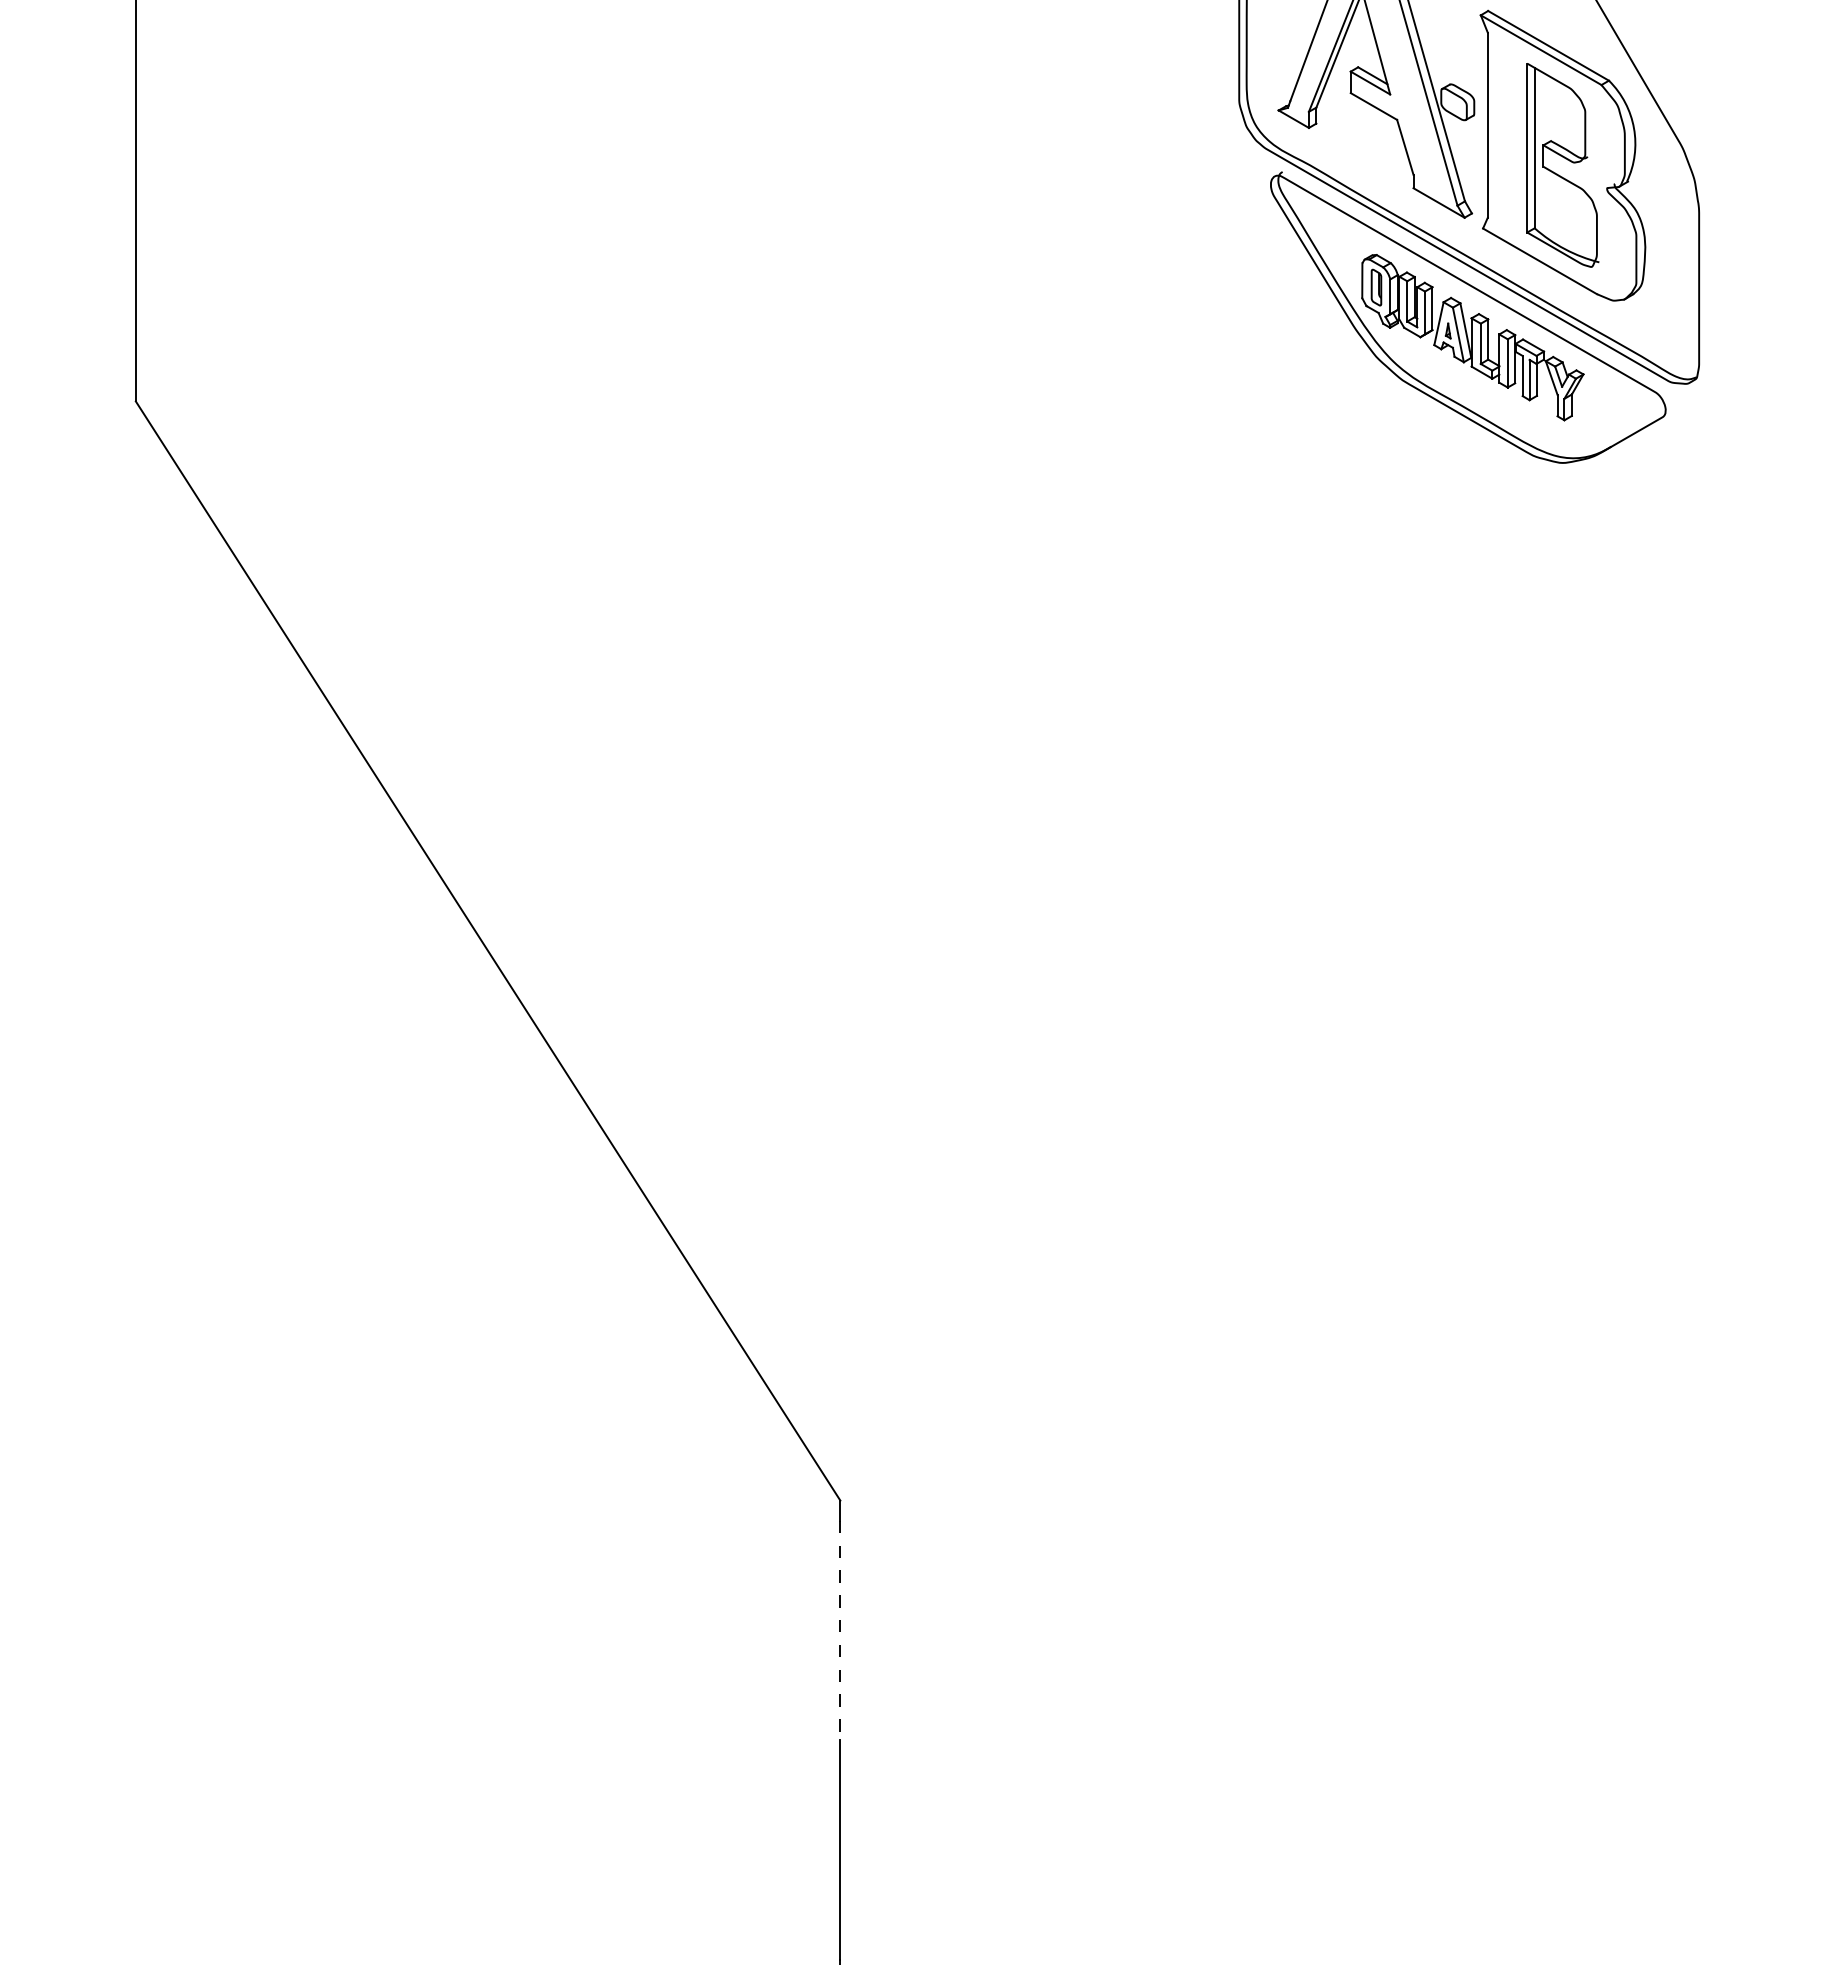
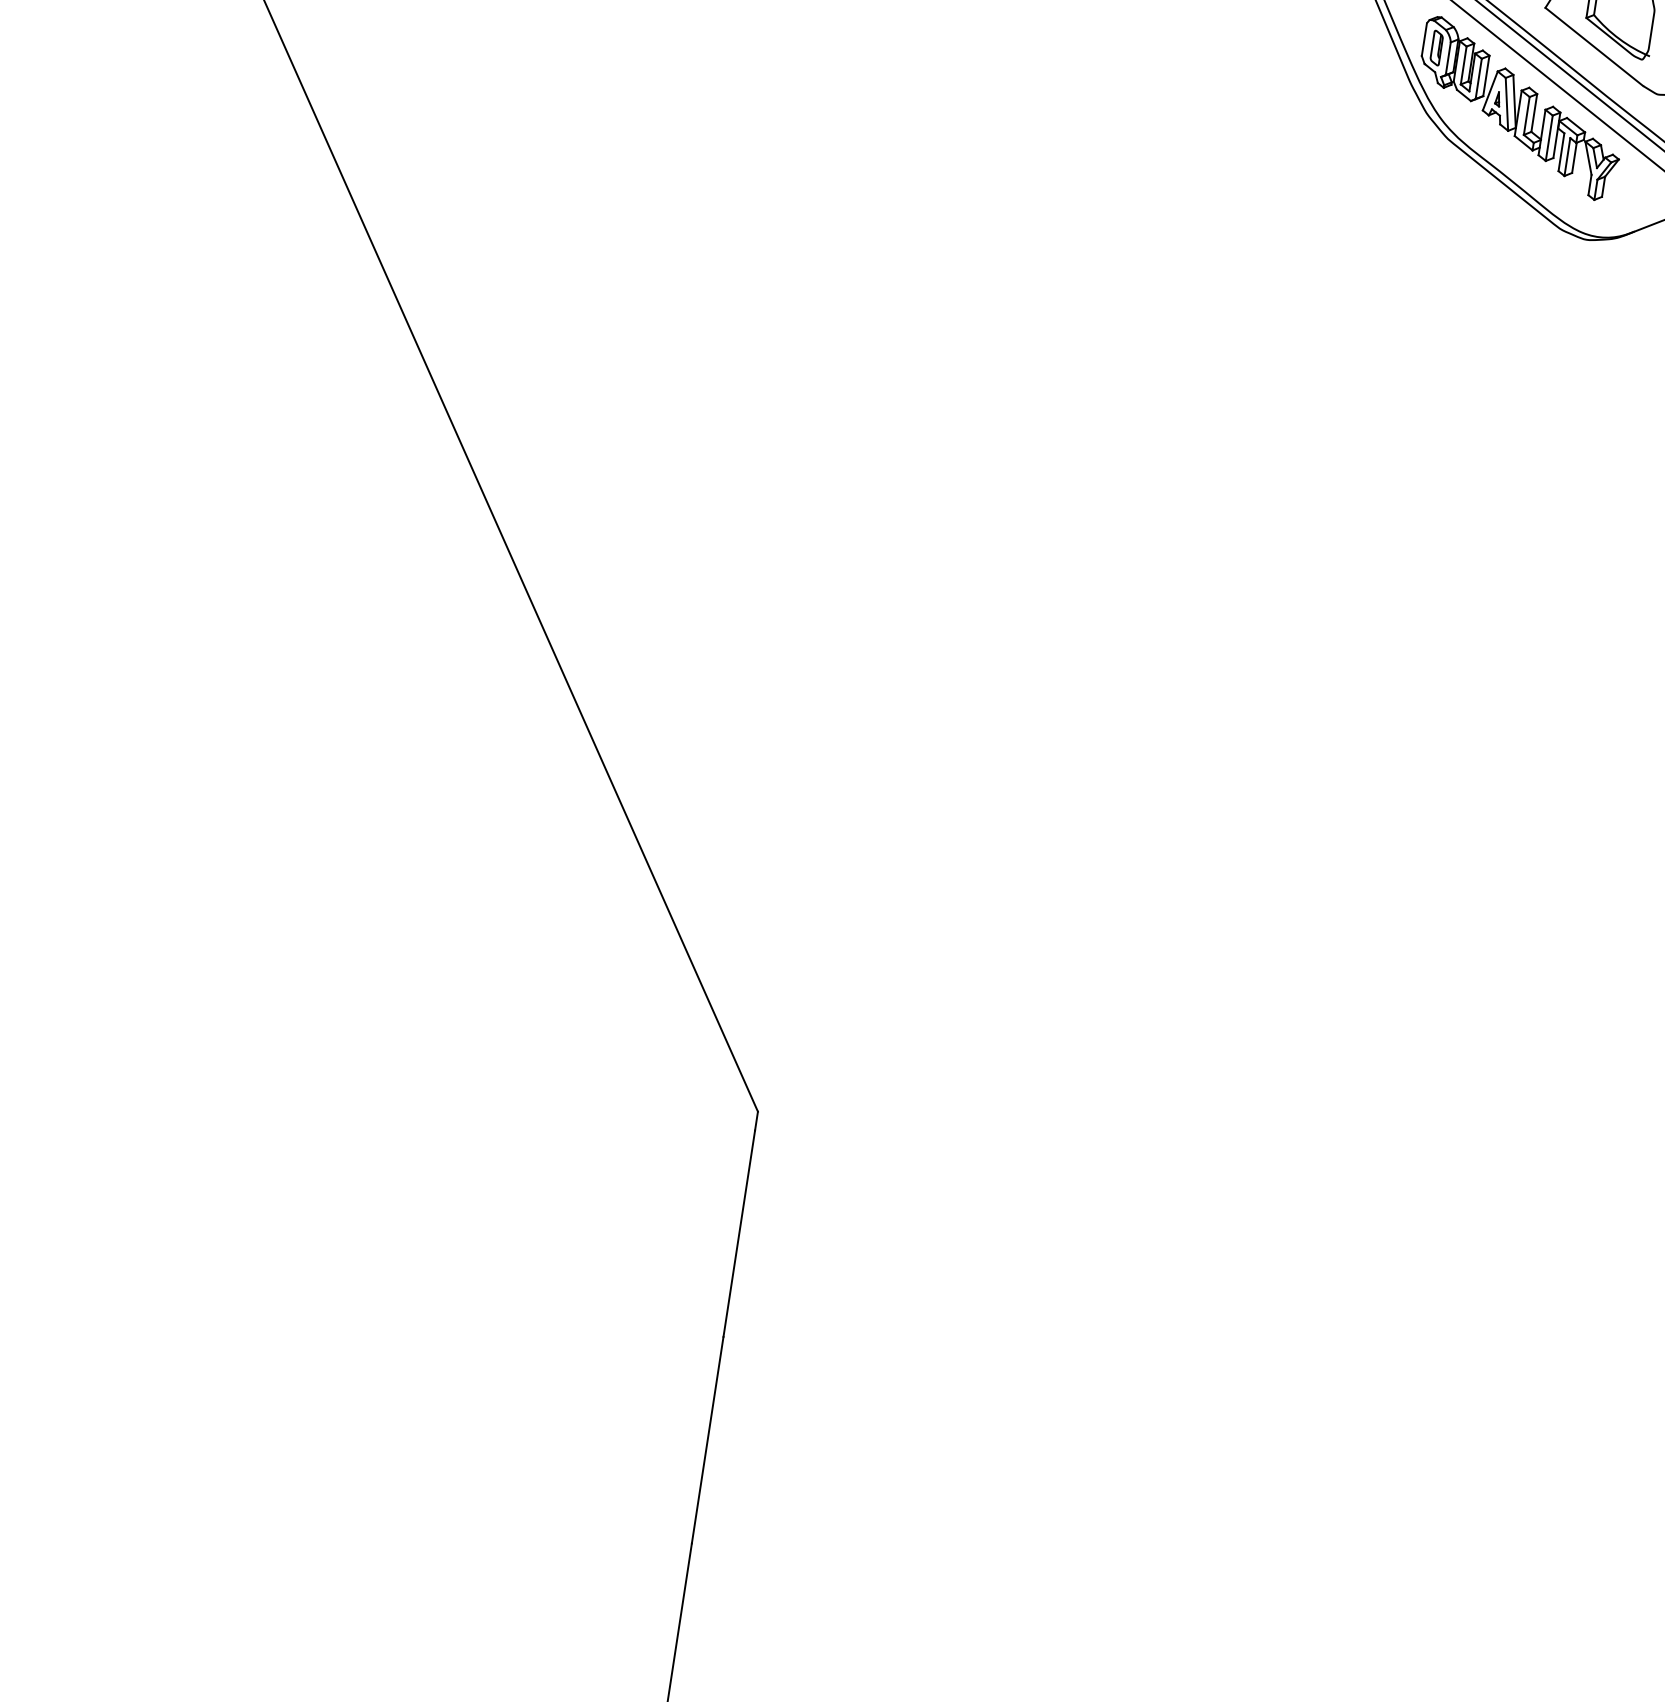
line: (840, 1630) -> (739, 1233), dashed -> solid

